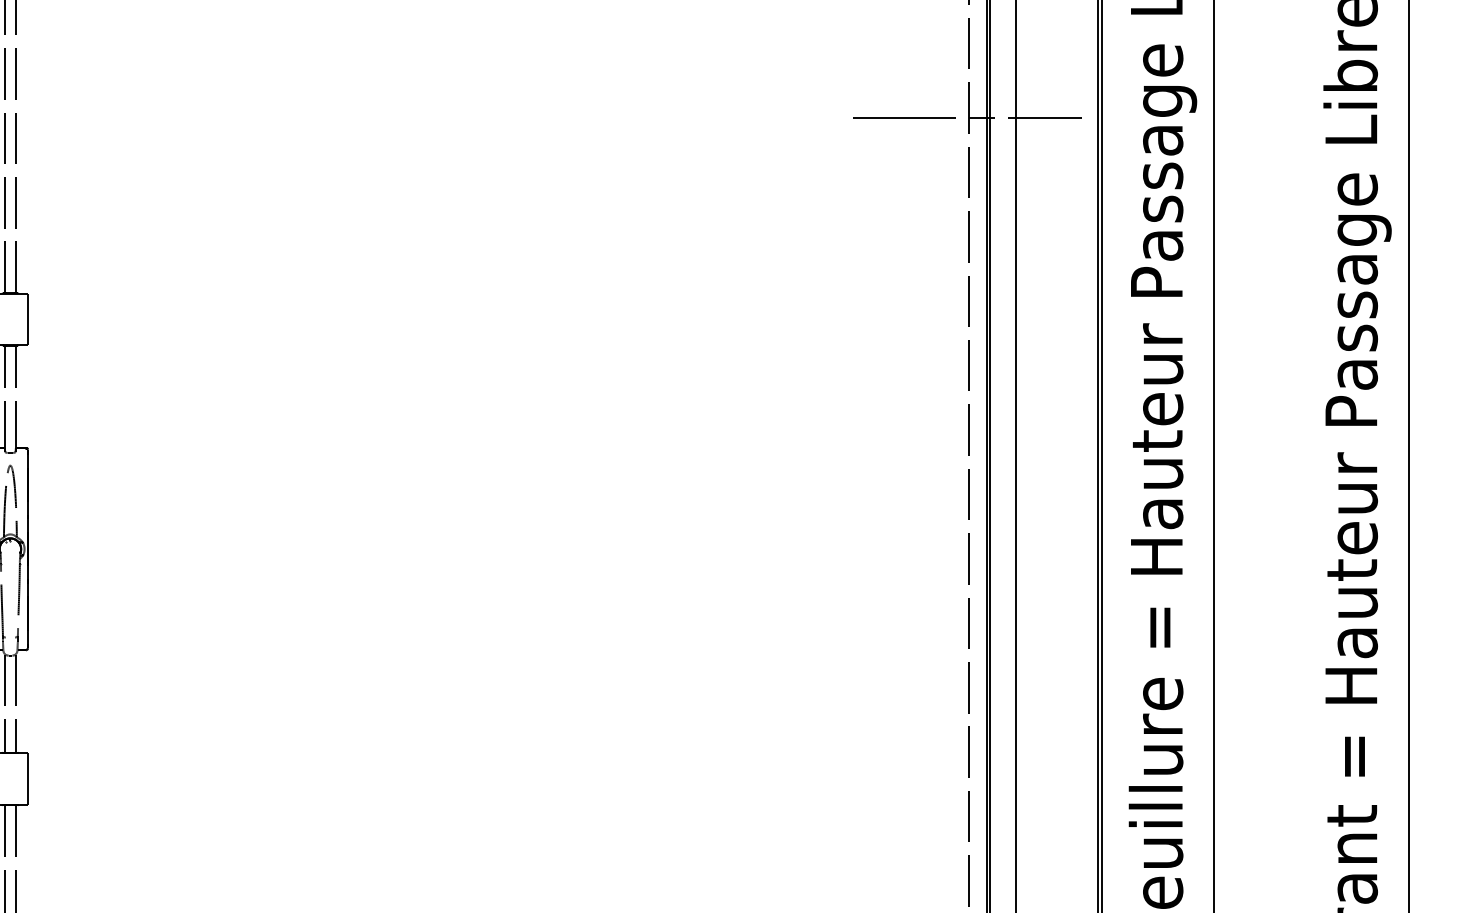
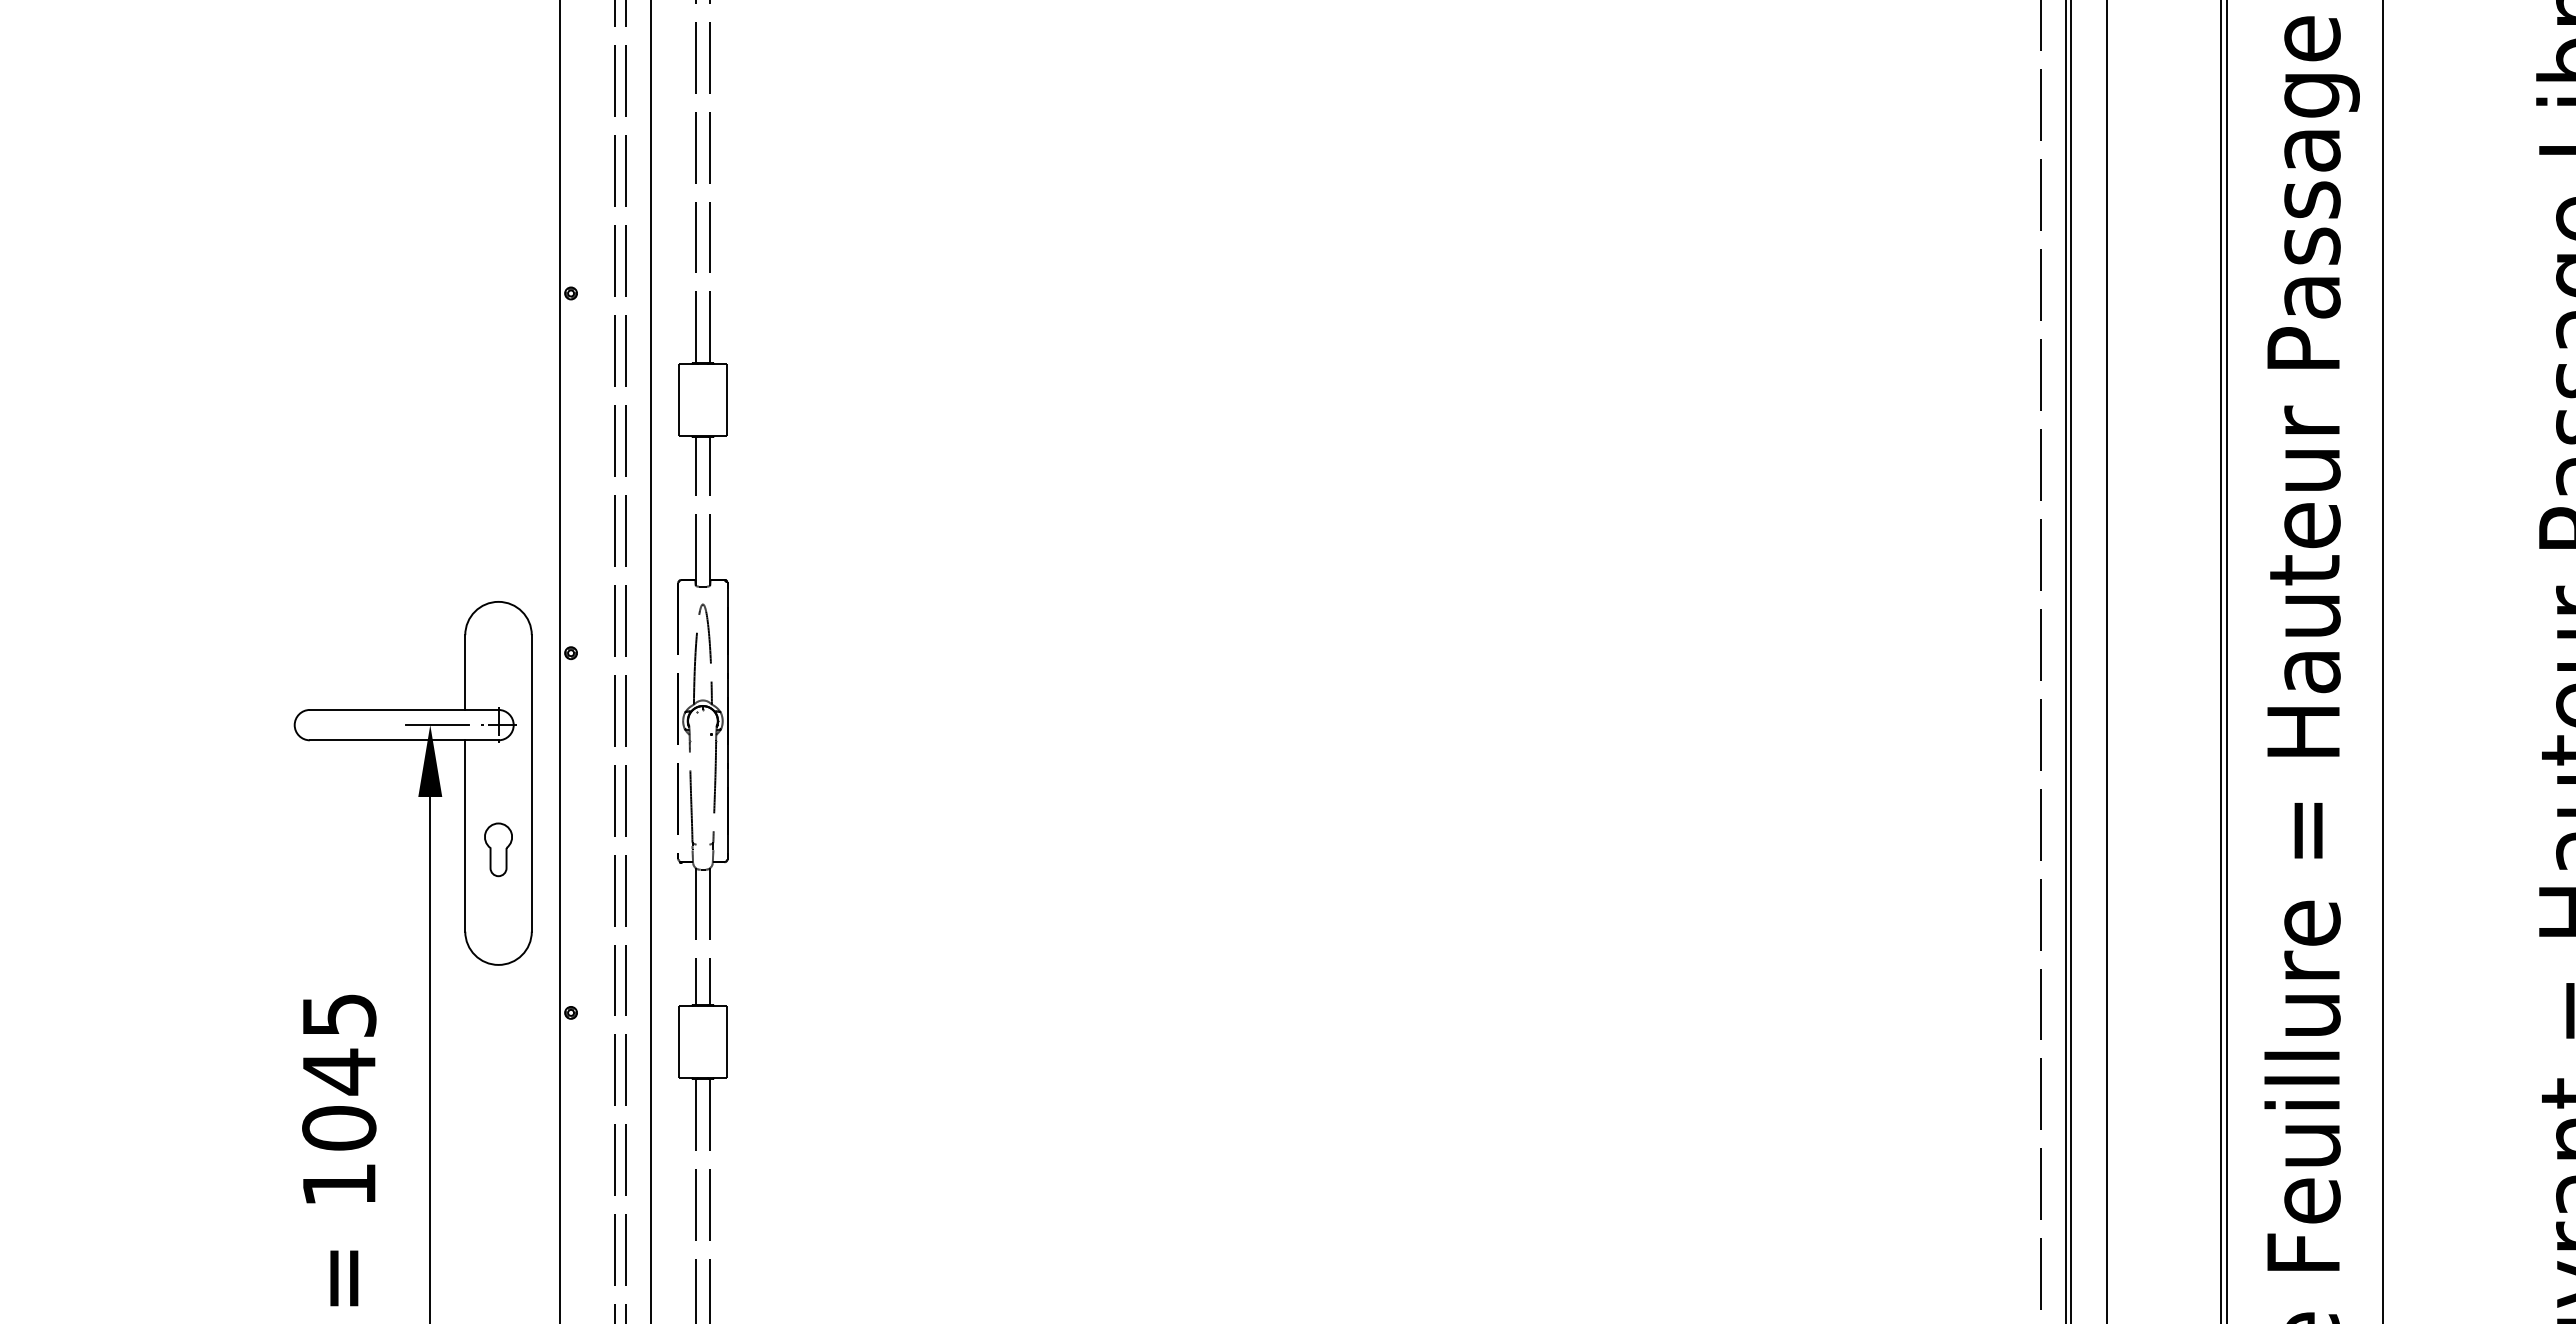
line: (966, 118) -> (2038, 119), removed

